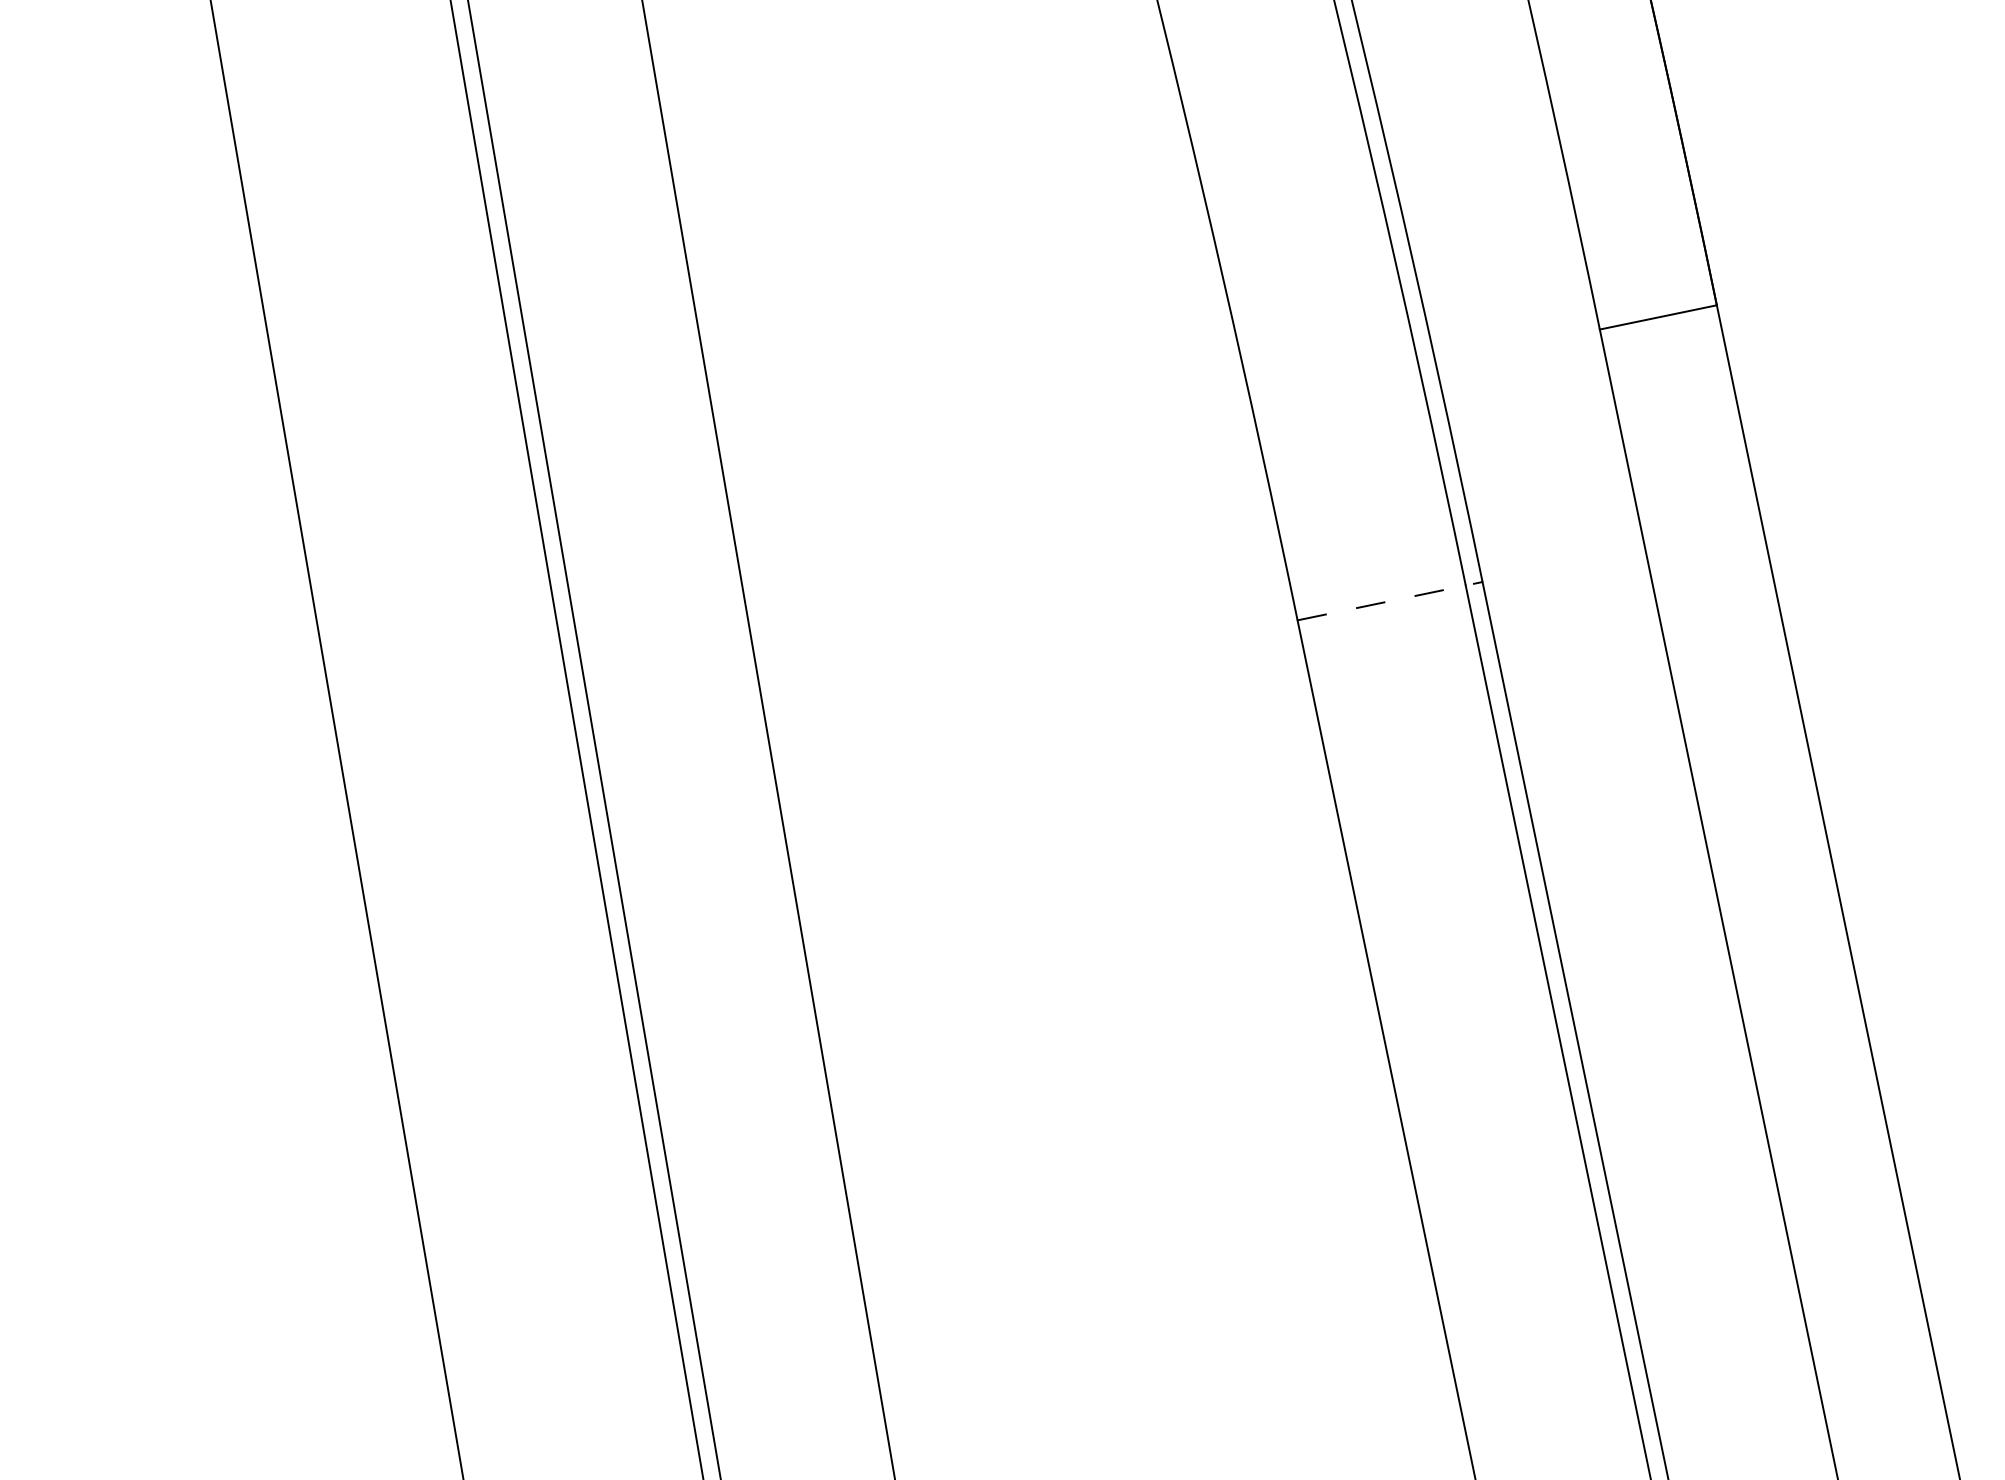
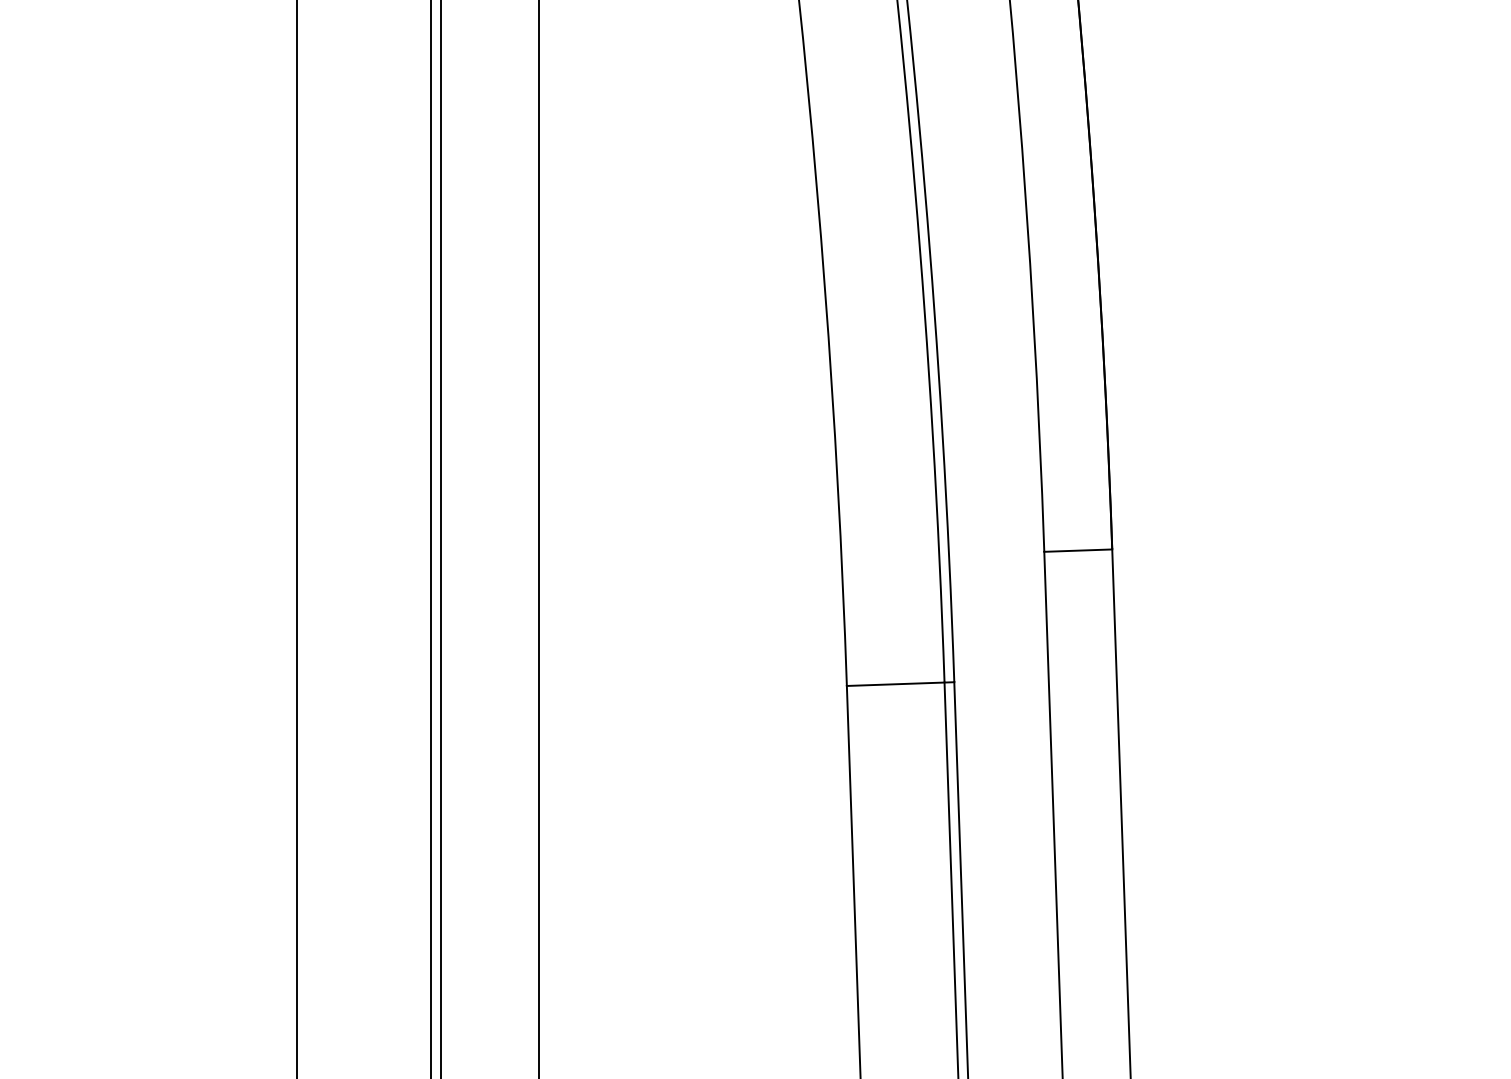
line: (1390, 601) -> (900, 684), dashed -> solid

